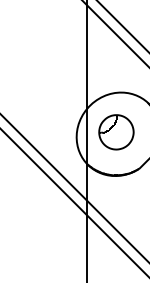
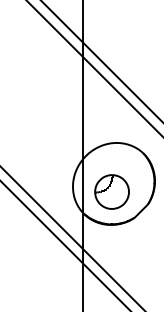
part: (115, 131) -> (111, 191), moved

